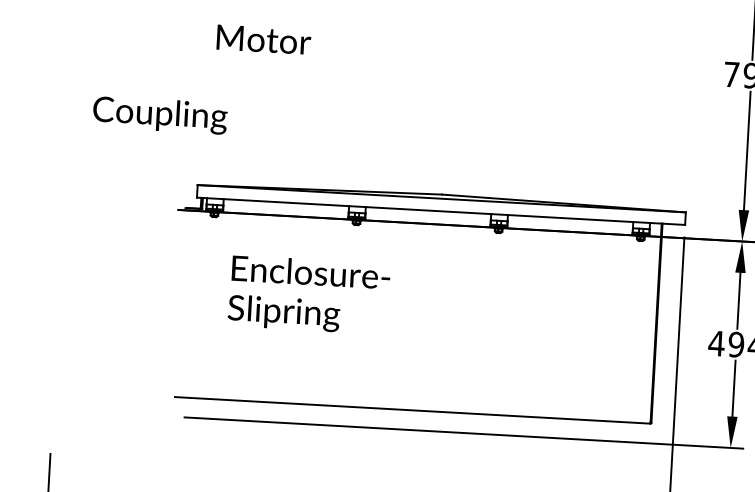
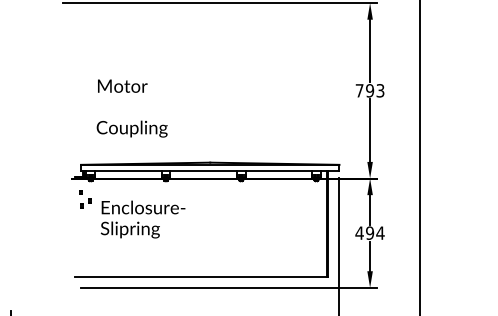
text: (263, 38) -> (122, 85), moved
text: (158, 114) -> (131, 128), moved
part: (202, 251) -> (85, 199), added

